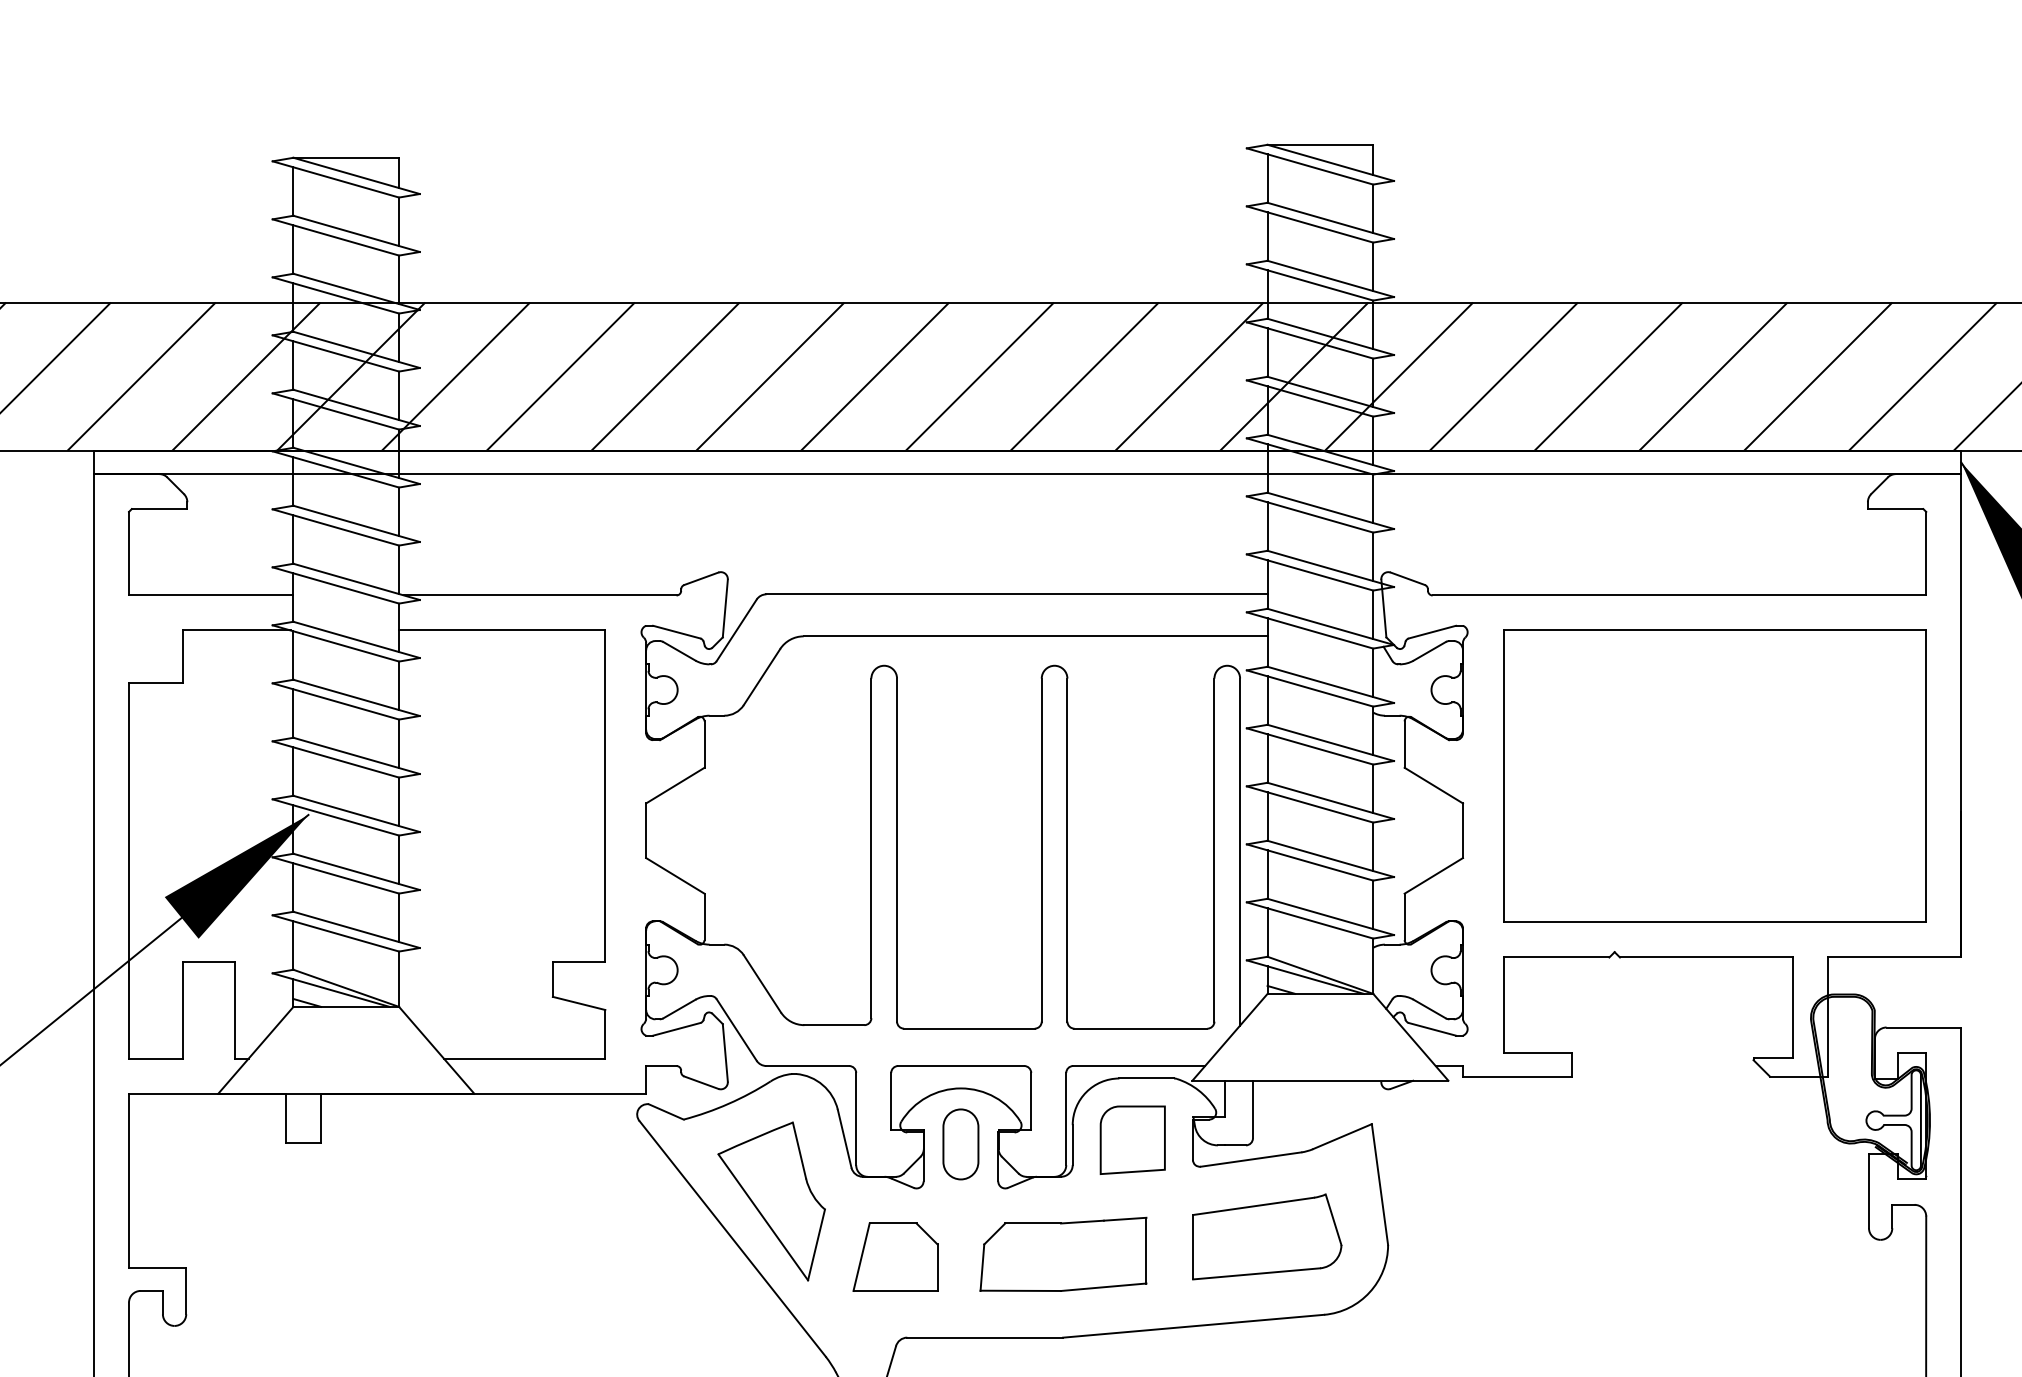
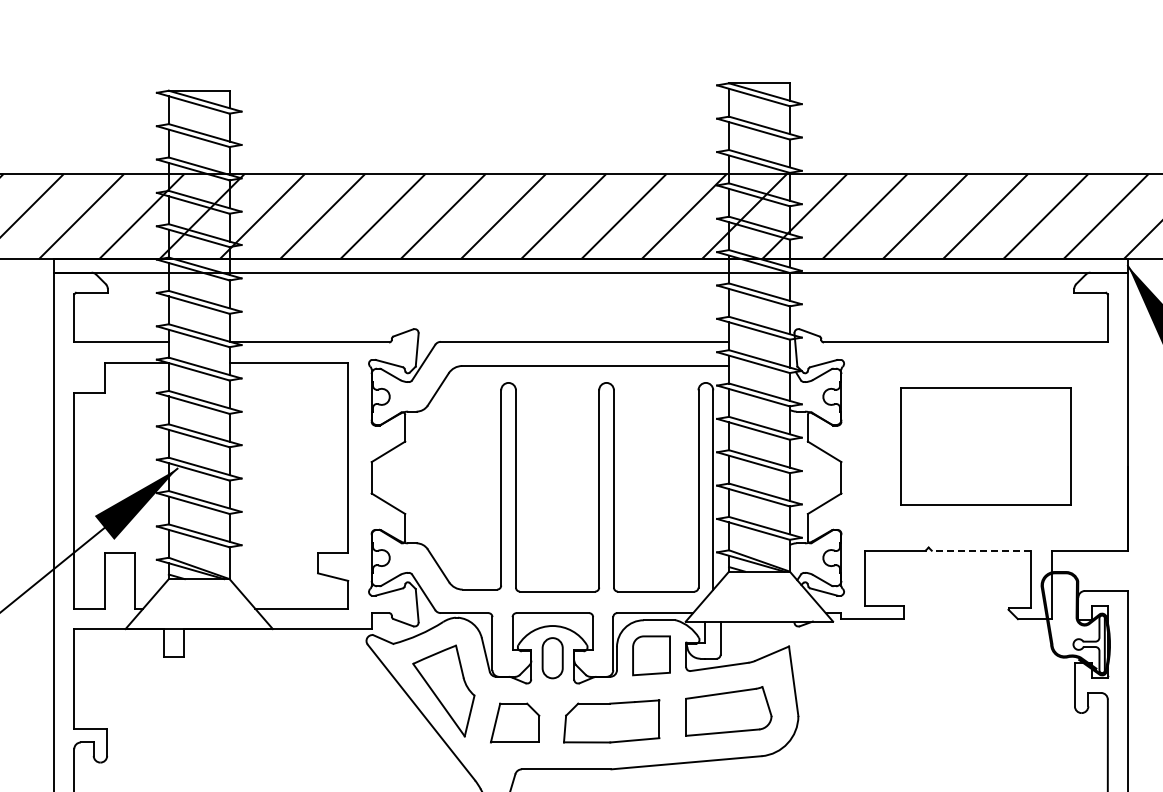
part: (1715, 776) -> (986, 446), size x0.7
line: (1706, 957) -> (981, 550), solid -> dashed

